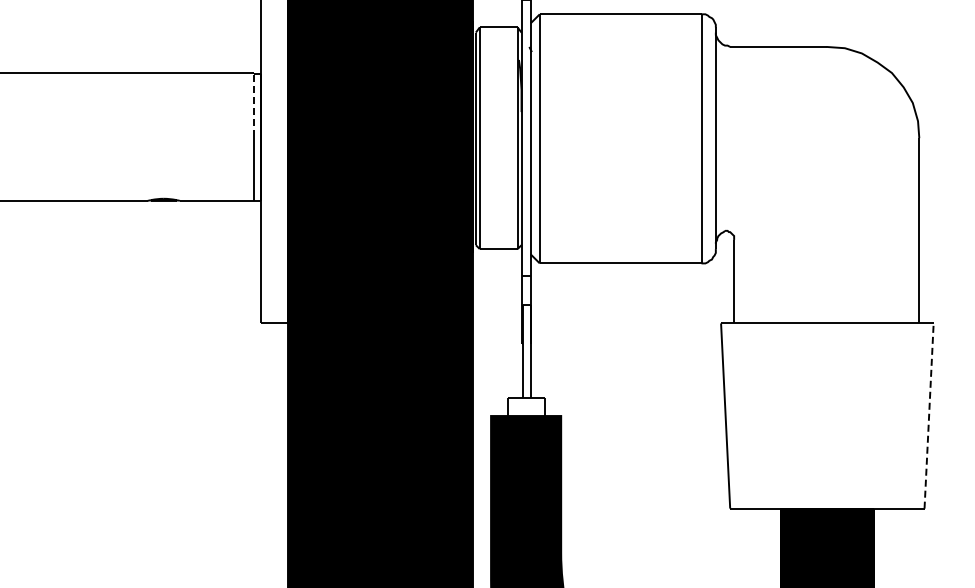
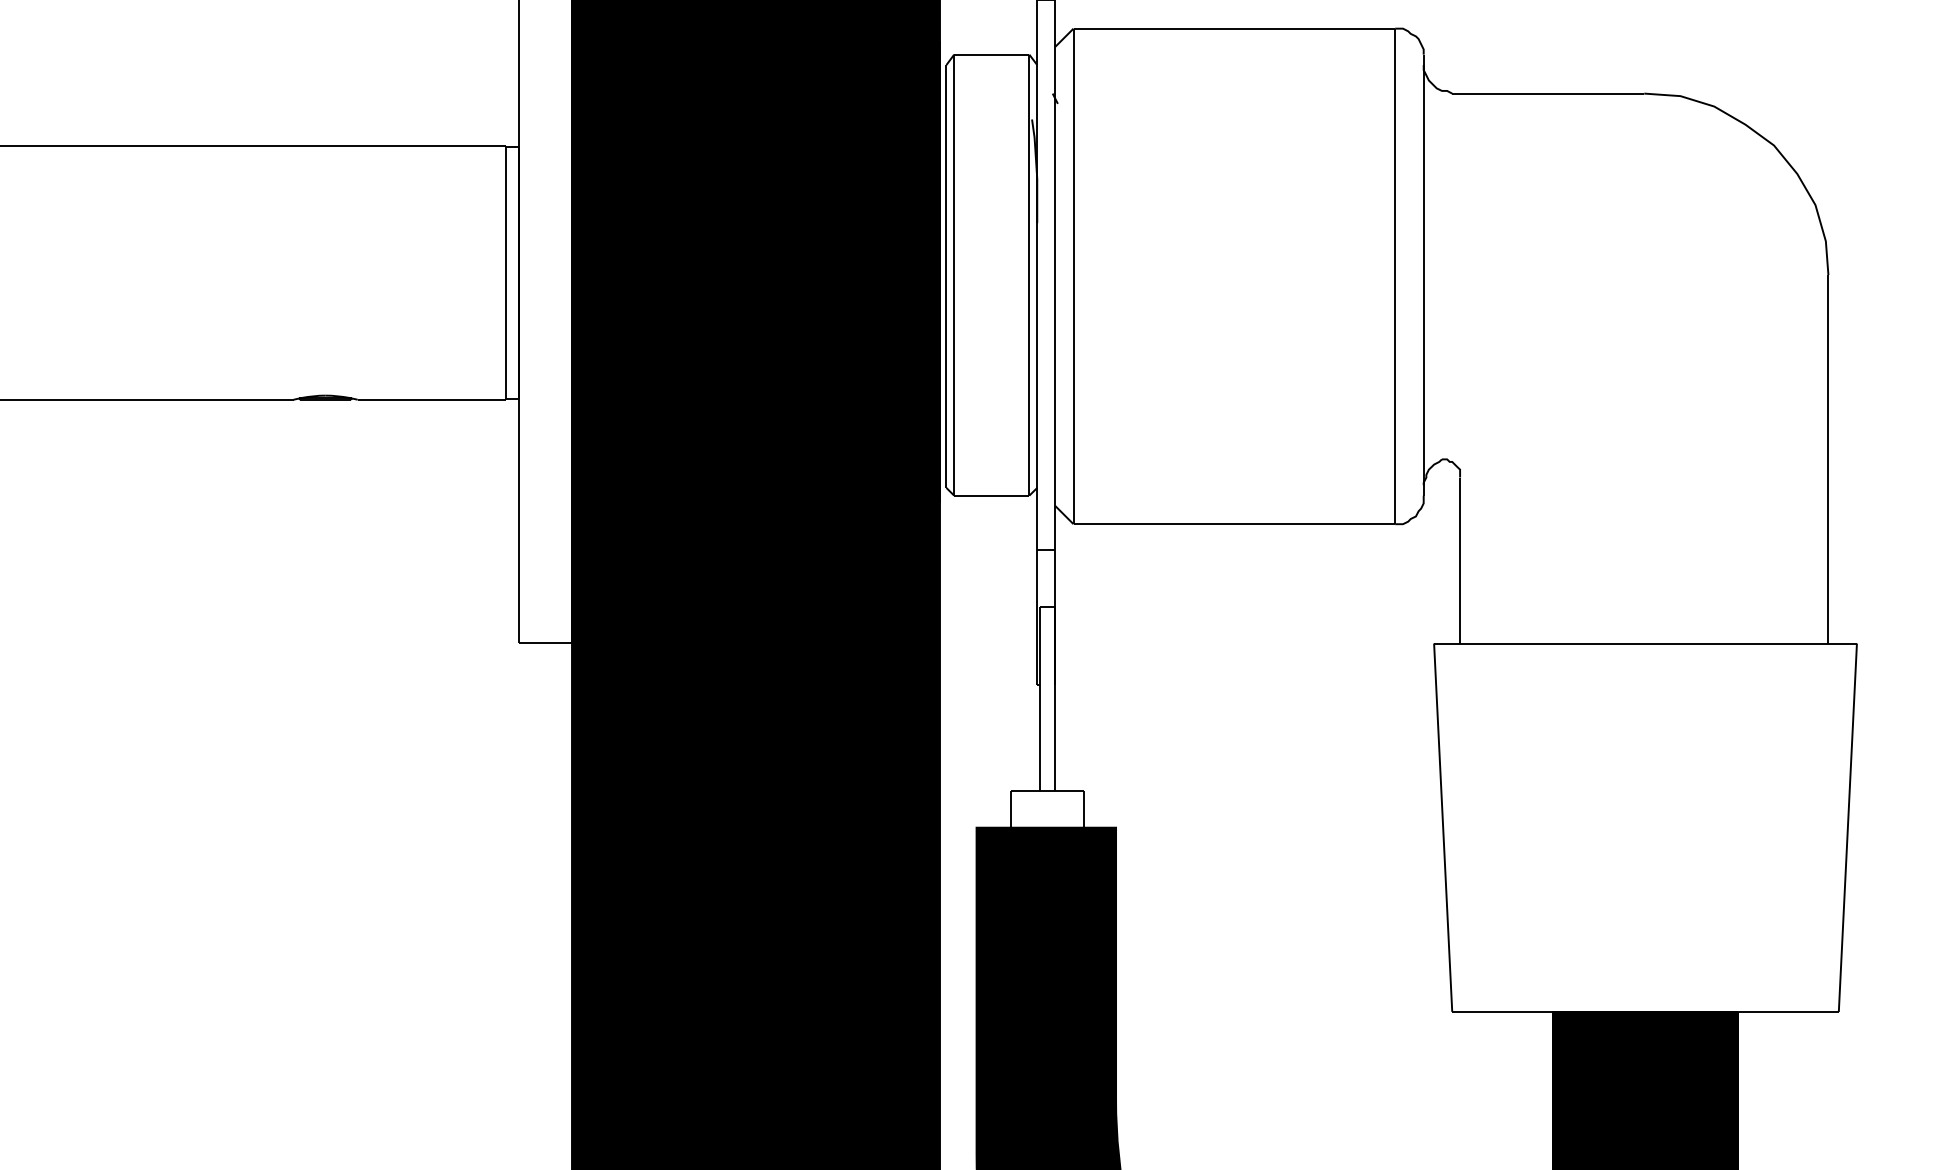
line: (254, 105) -> (506, 210), dashed -> solid
line: (929, 416) -> (1848, 828), dashed -> solid

